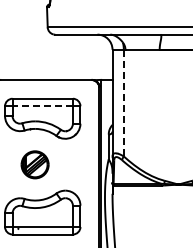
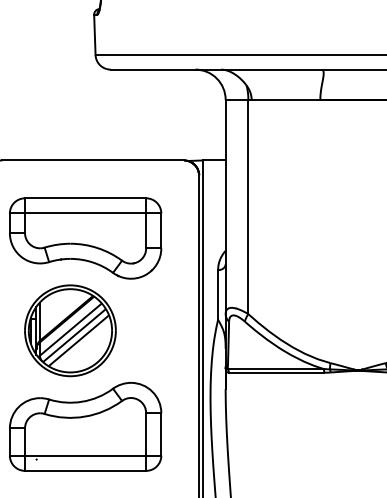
line: (123, 102) -> (247, 205), dashed -> solid
line: (42, 106) -> (85, 213), dashed -> solid
part: (34, 164) -> (69, 330), size x1.67

